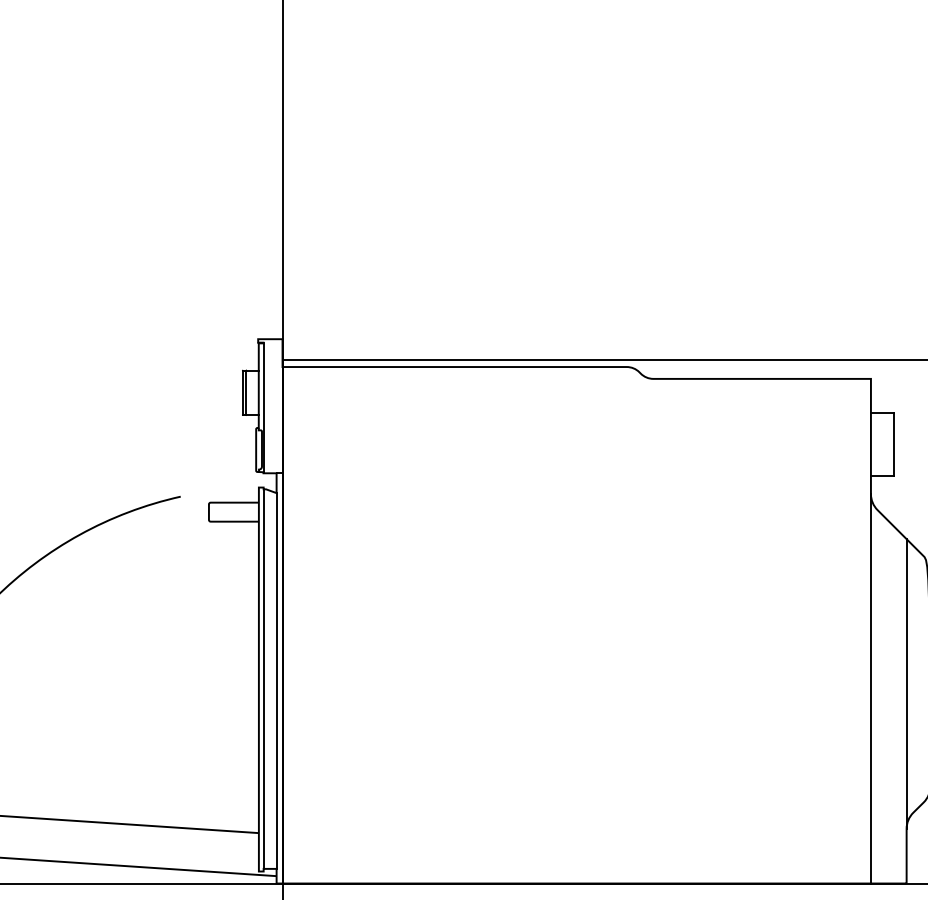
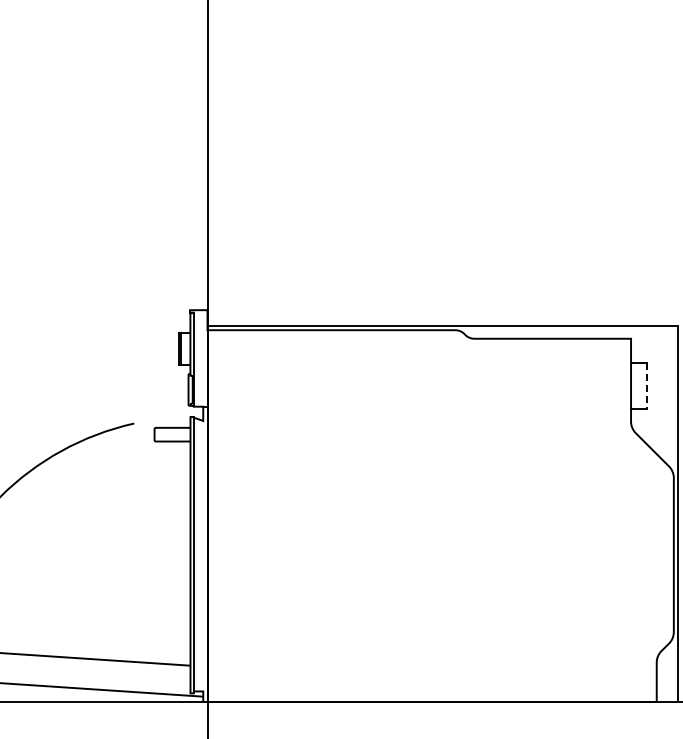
line: (893, 443) -> (647, 385), solid -> dashed
line: (276, 680) -> (203, 555), removed
line: (906, 684) -> (656, 558), removed
line: (871, 688) -> (631, 561), removed

